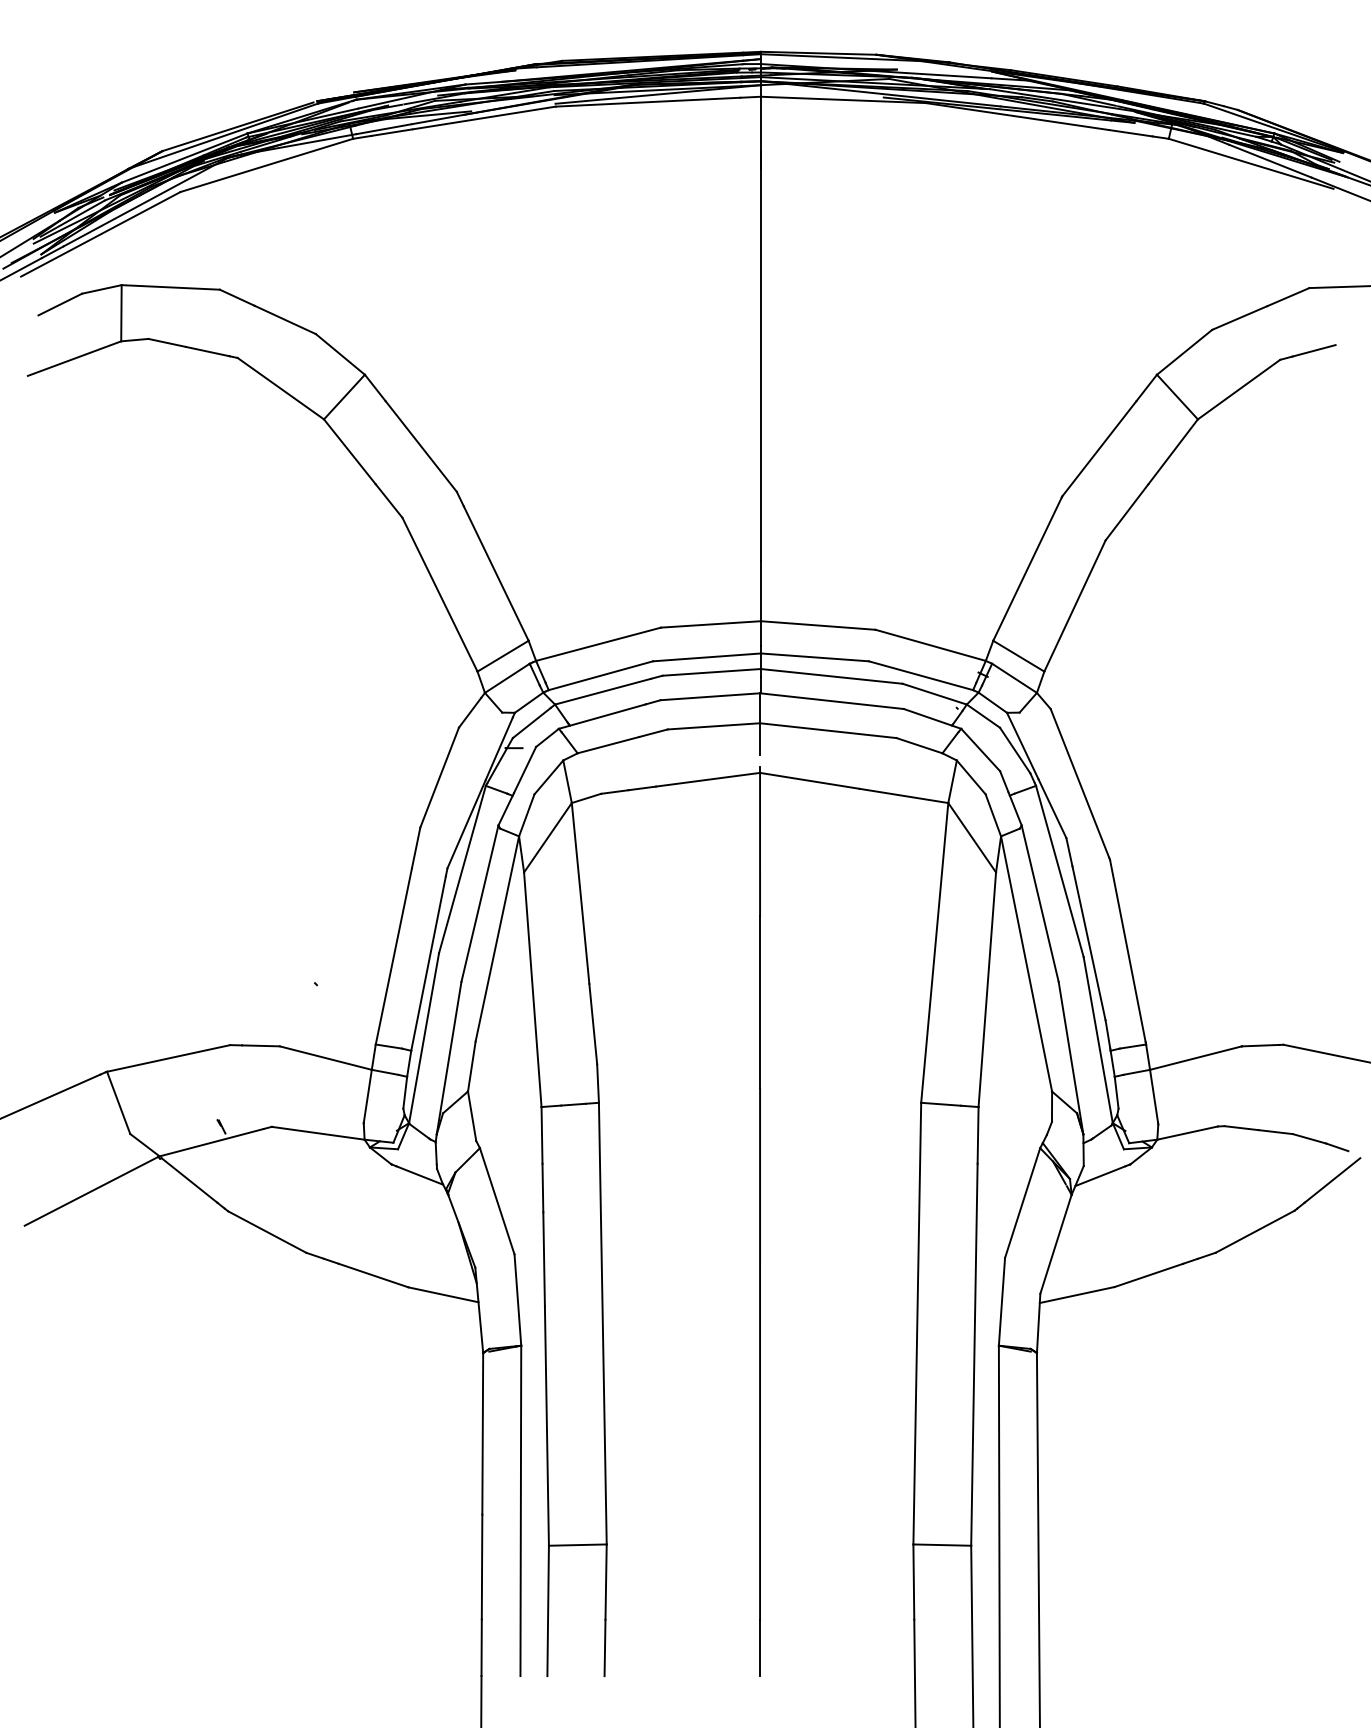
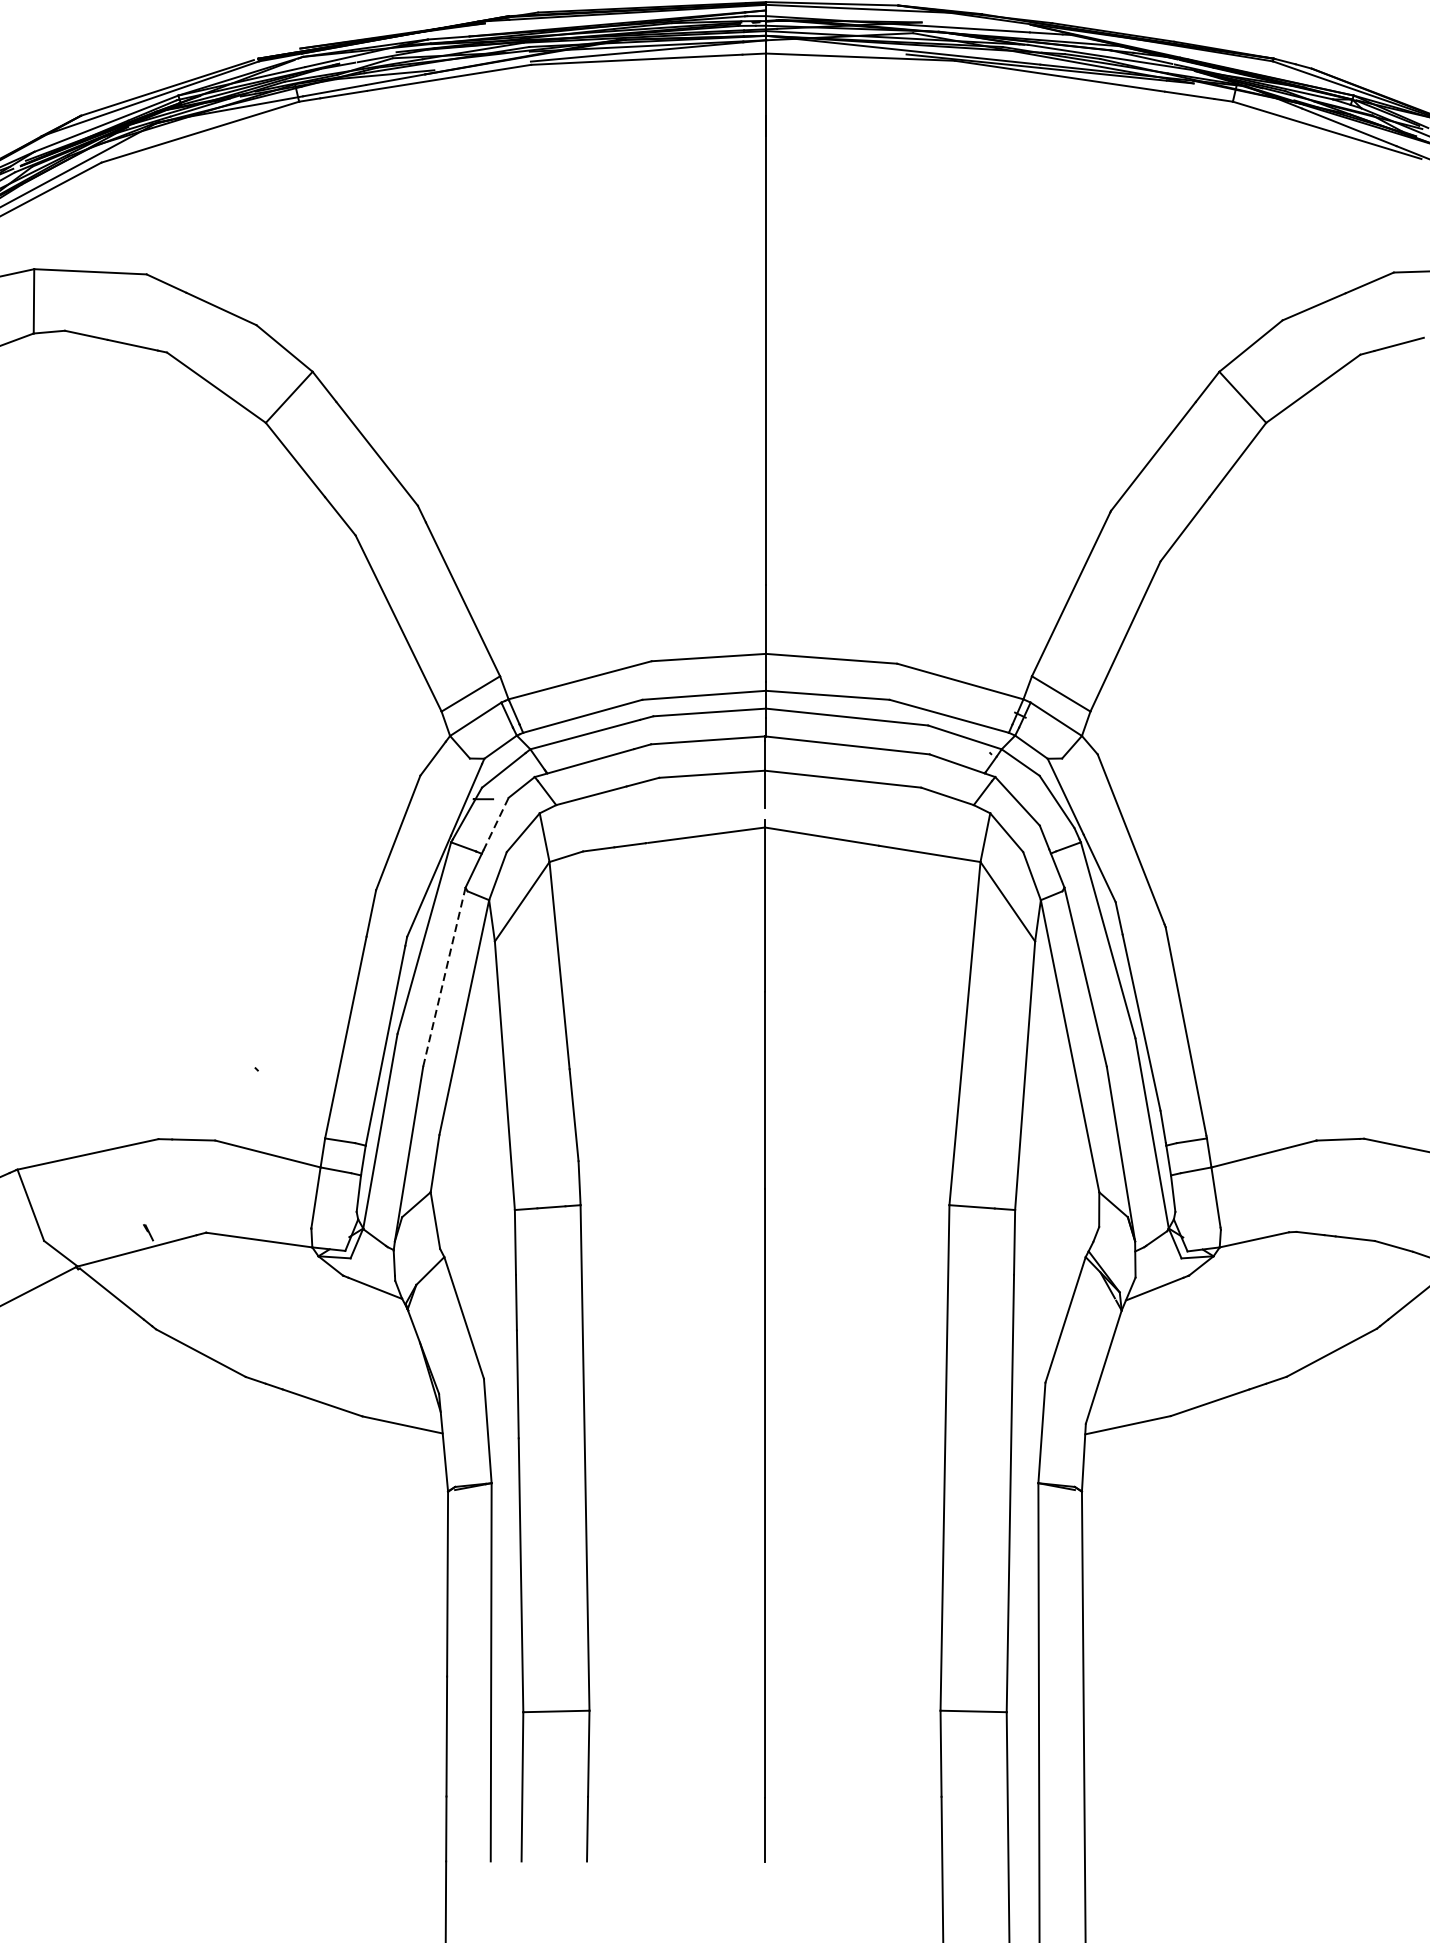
line: (525, 770) -> (496, 824), solid -> dashed
line: (480, 903) -> (444, 977), solid -> dashed

